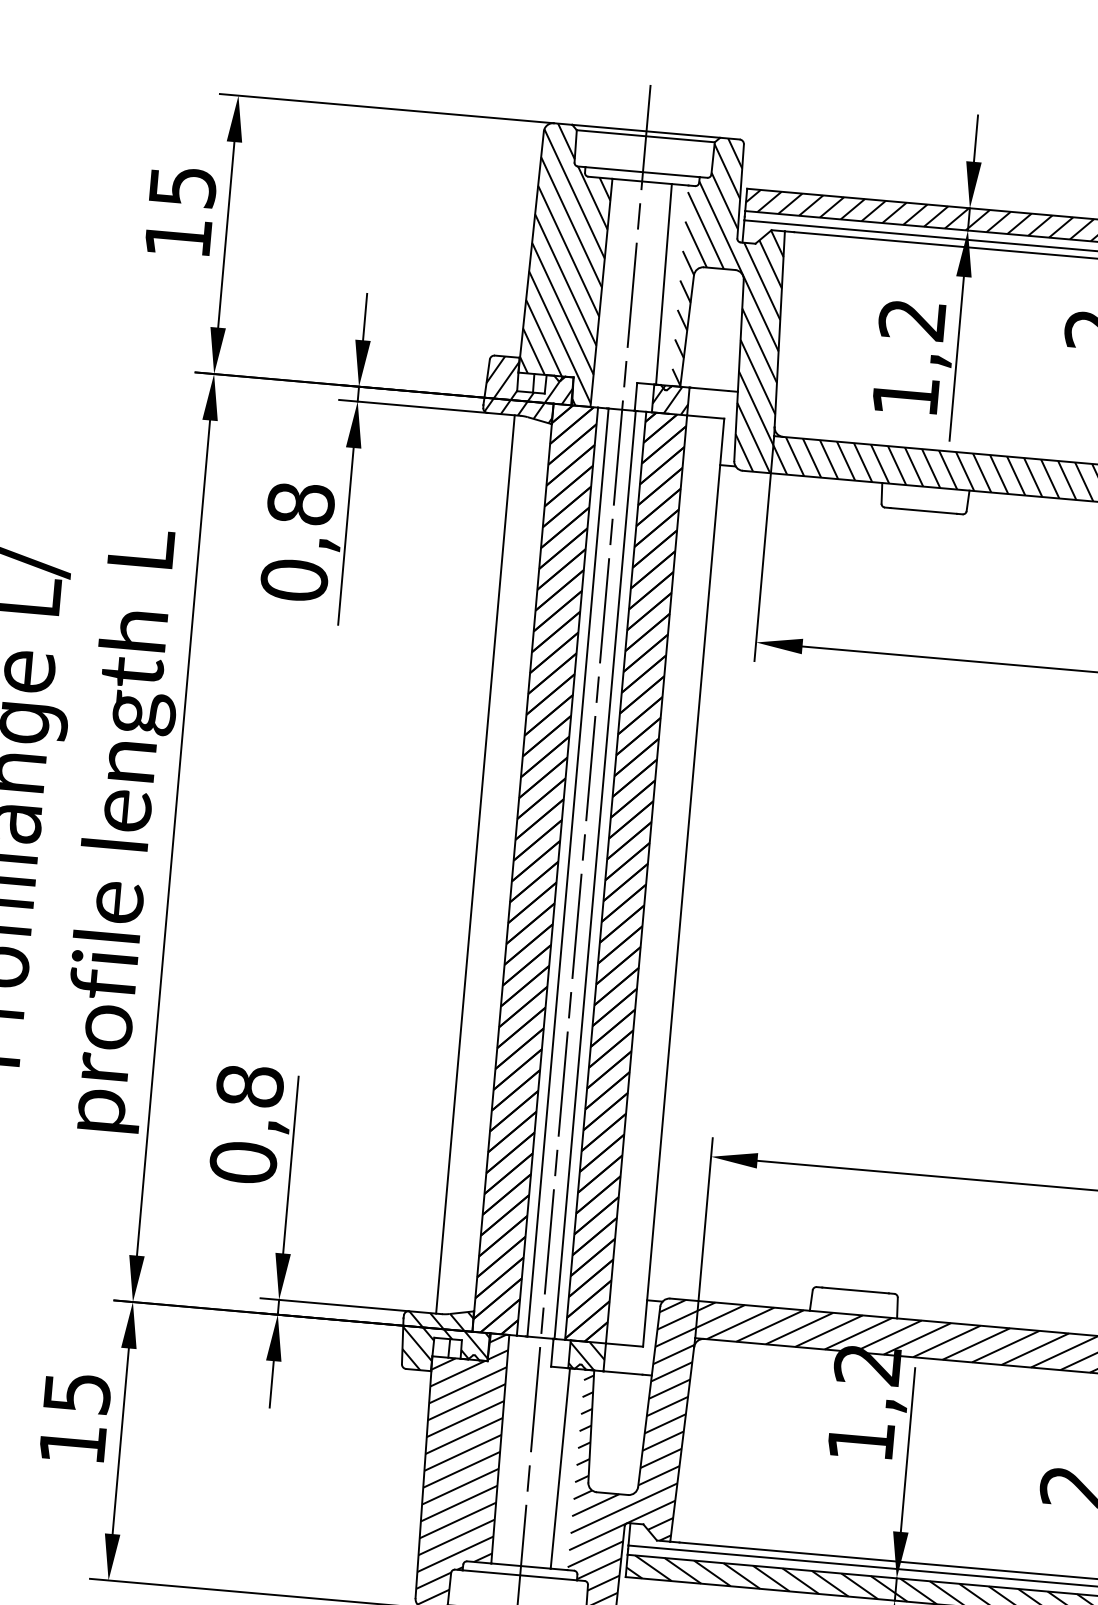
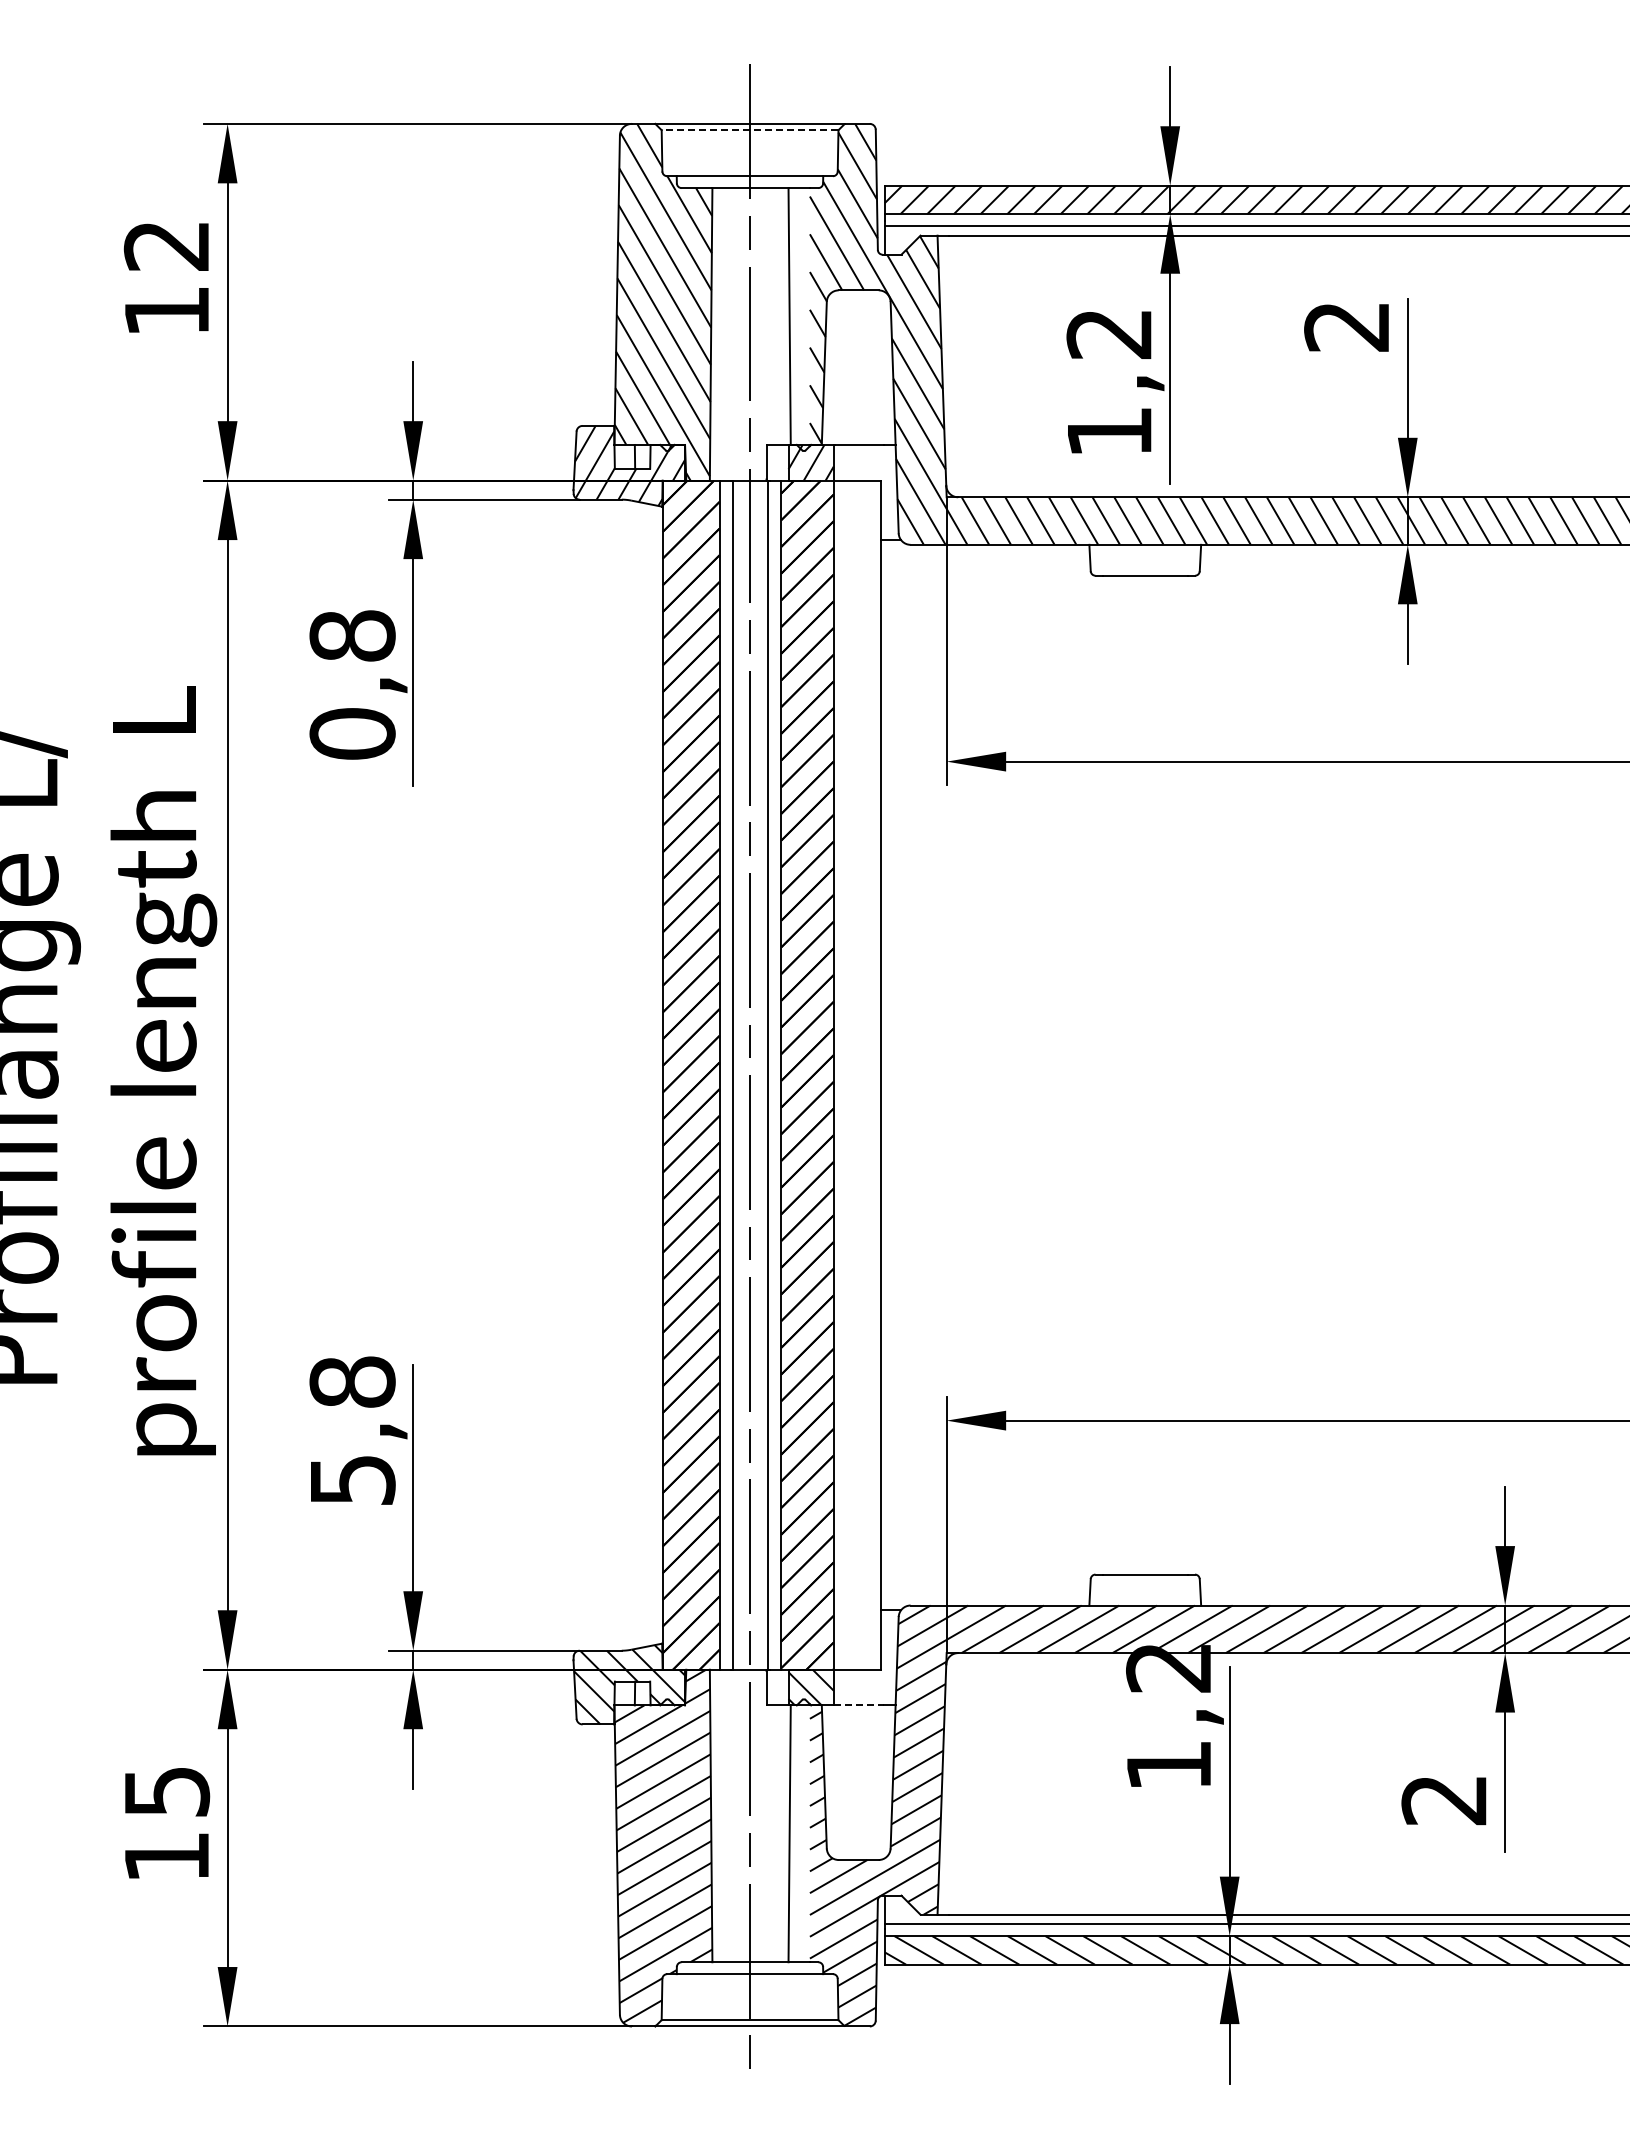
line: (645, 136) -> (749, 130), solid -> dashed
text: (182, 187) -> (166, 246), 15 -> 12
line: (475, 863) -> (614, 1074), removed
text: (243, 1162) -> (352, 1479), 0,8 -> 5,8
line: (622, 1373) -> (858, 1705), solid -> dashed

